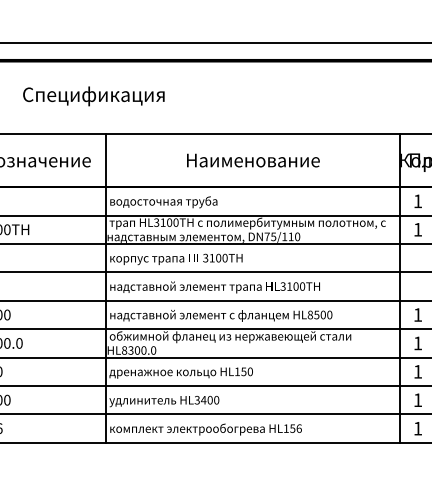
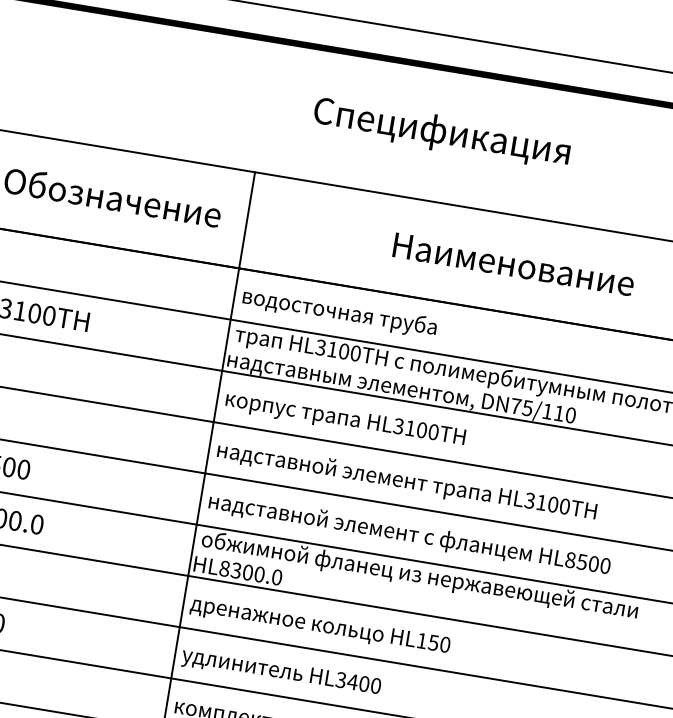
text: (93, 96) -> (441, 133), moved

